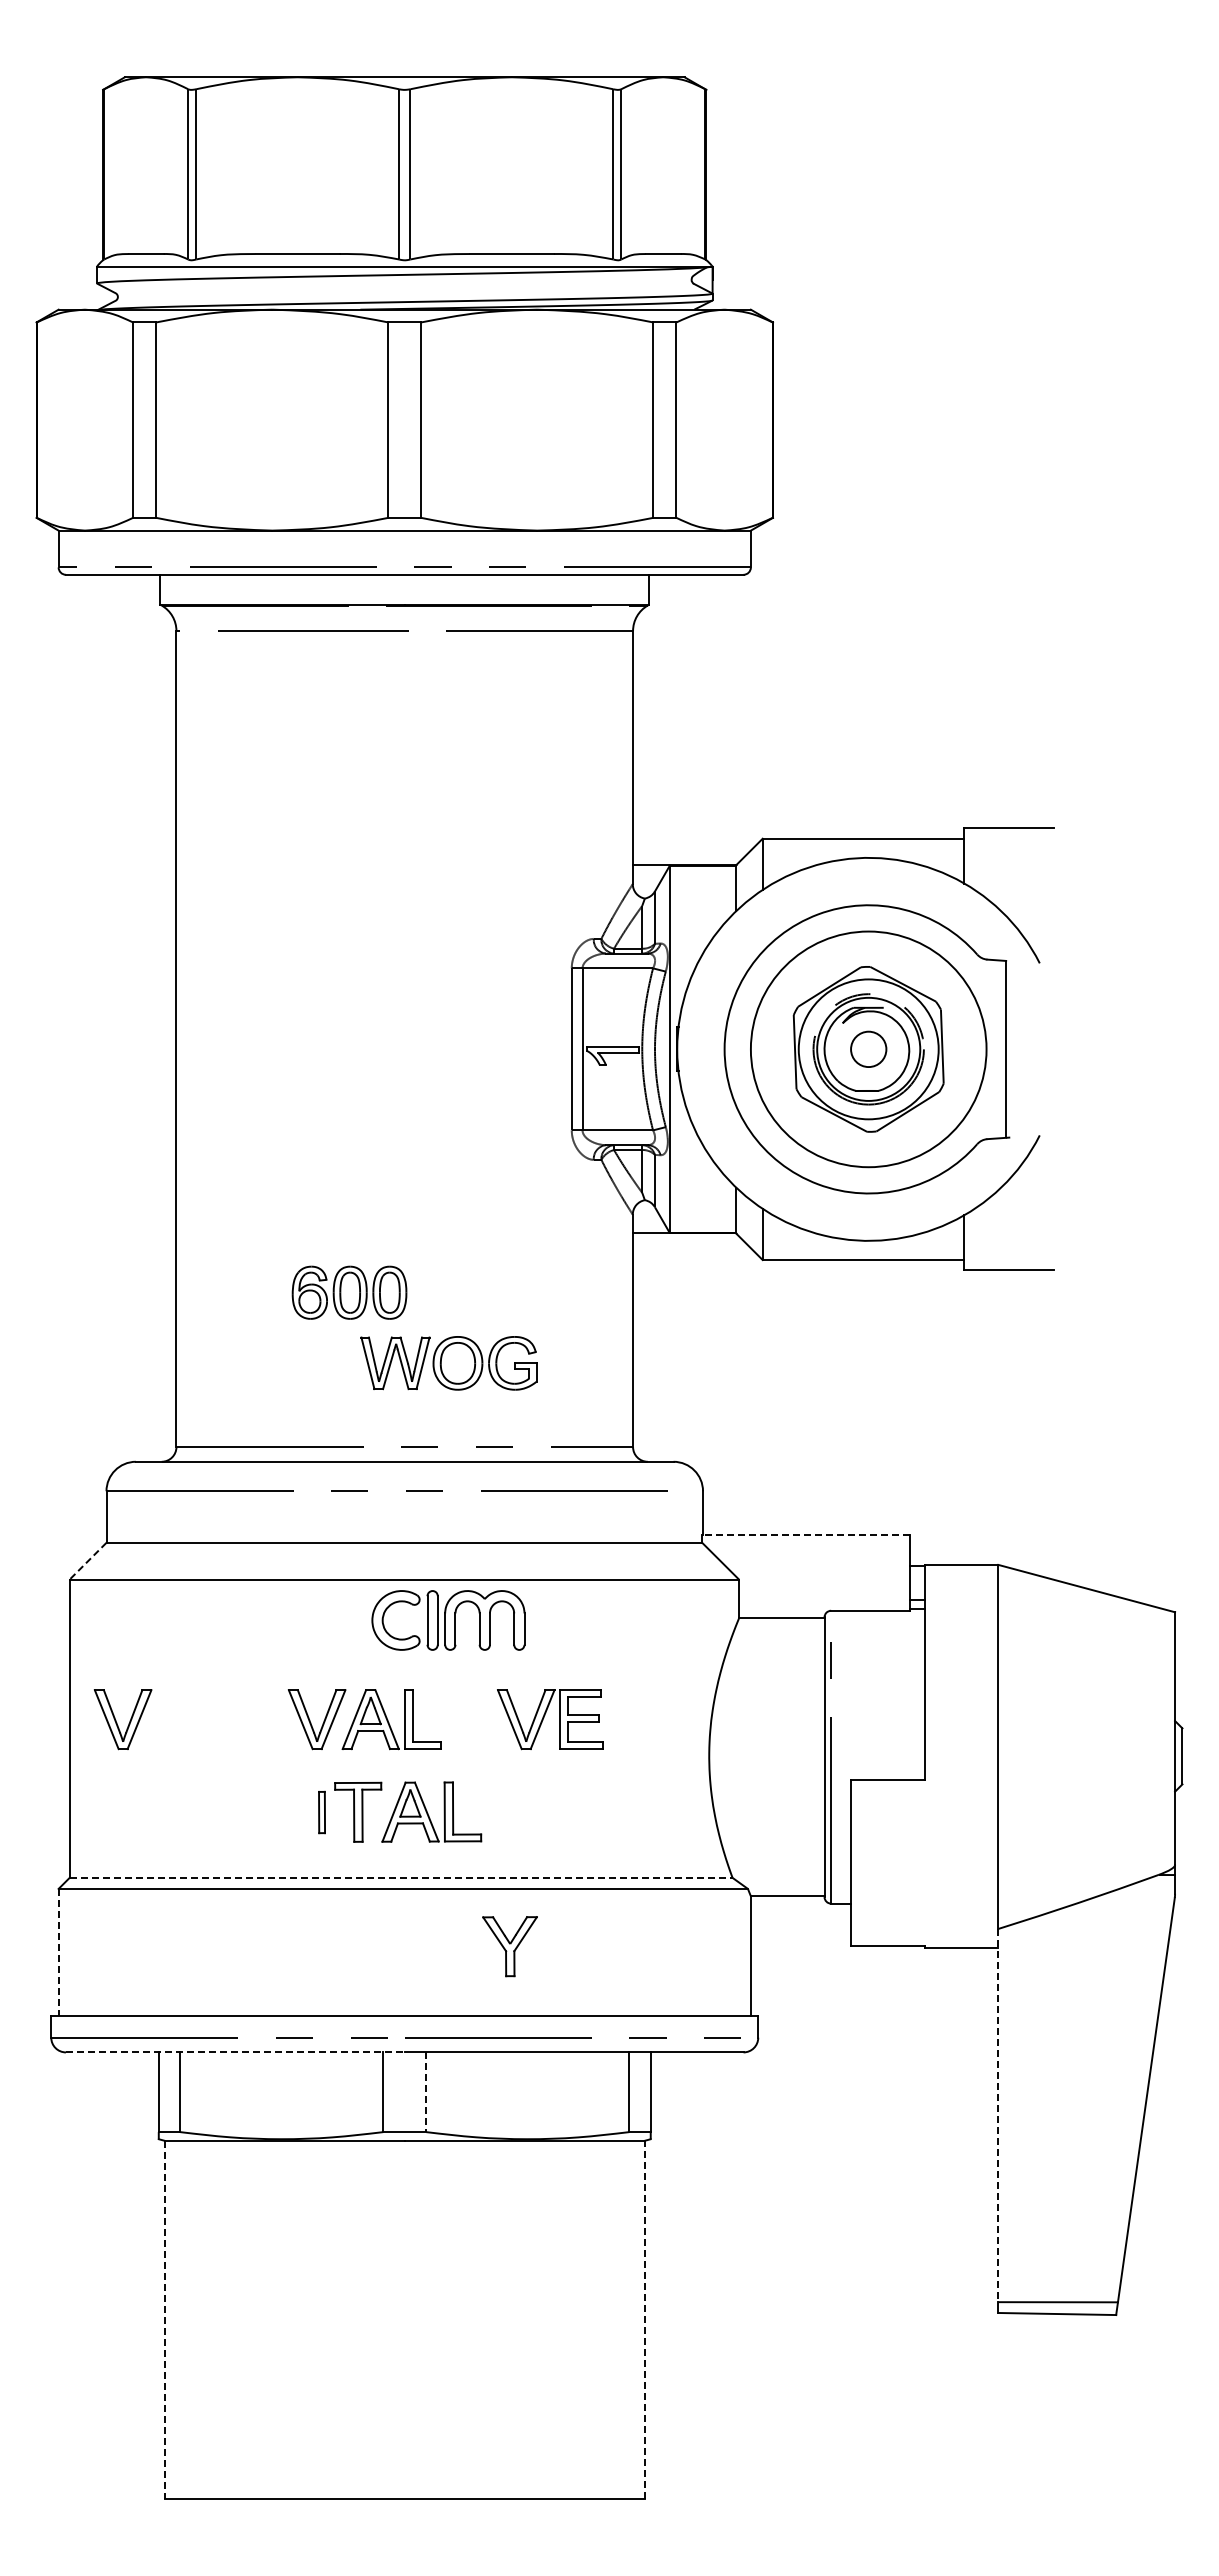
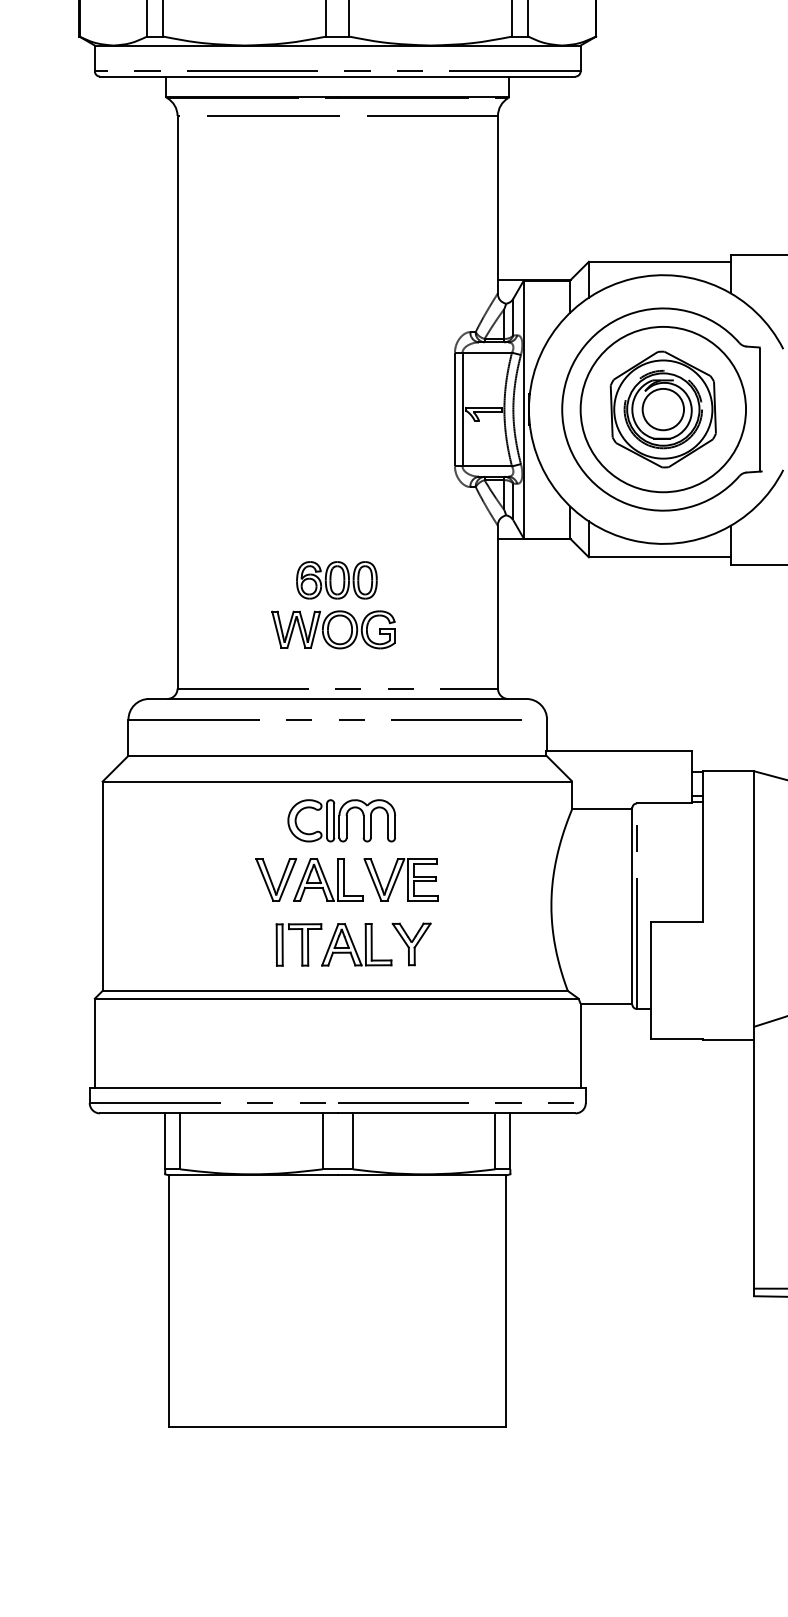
circle: (868, 1048) -> (663, 408), size x1.67
part: (349, 1292) -> (336, 580), moved
part: (448, 1363) -> (333, 629), moved
line: (806, 1535) -> (619, 750), dashed -> solid
line: (87, 1561) -> (115, 768), dashed -> solid
part: (448, 1620) -> (341, 820), moved
part: (544, 1718) -> (397, 879), moved
part: (122, 1719) -> (139, 879), removed
part: (321, 1812) -> (279, 945), size x1.43
line: (401, 1877) -> (335, 990), dashed -> solid
part: (509, 1946) -> (411, 944), moved
line: (58, 1952) -> (94, 1043), dashed -> solid
line: (235, 2052) -> (219, 1113), dashed -> solid
line: (426, 2092) -> (353, 1141), dashed -> solid
line: (998, 2115) -> (754, 1157), dashed -> solid
line: (164, 2319) -> (169, 1300), dashed -> solid
line: (644, 2319) -> (505, 1300), dashed -> solid

